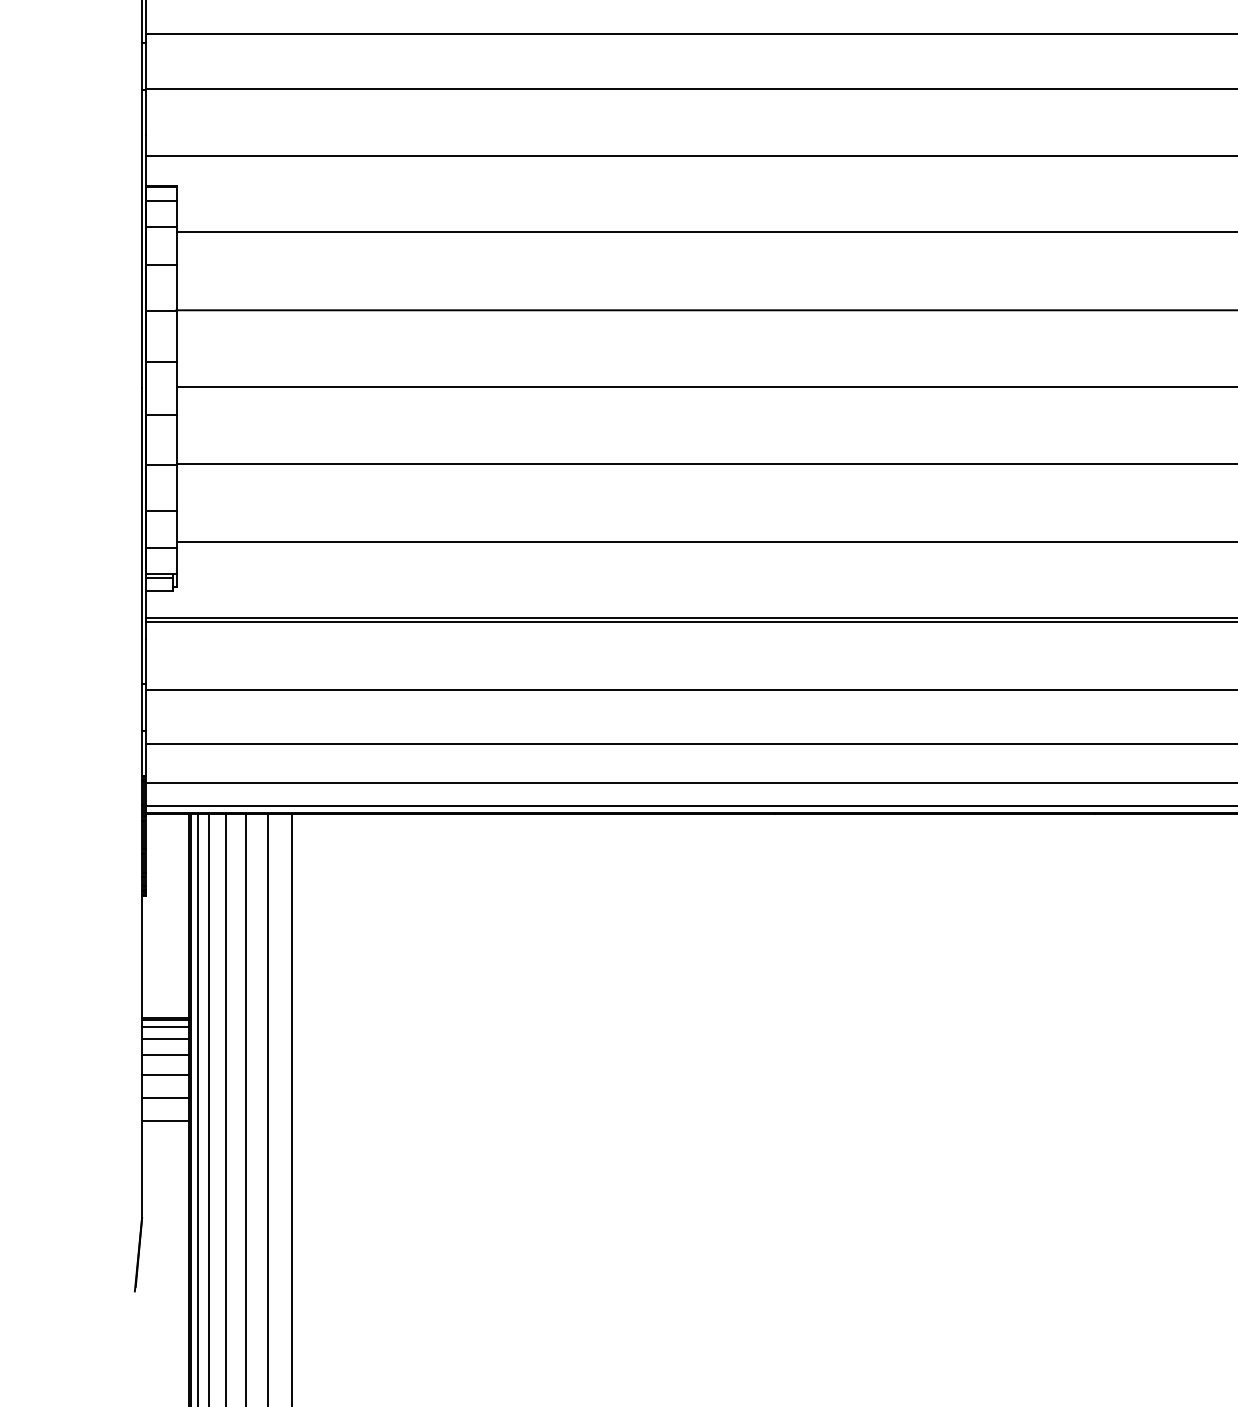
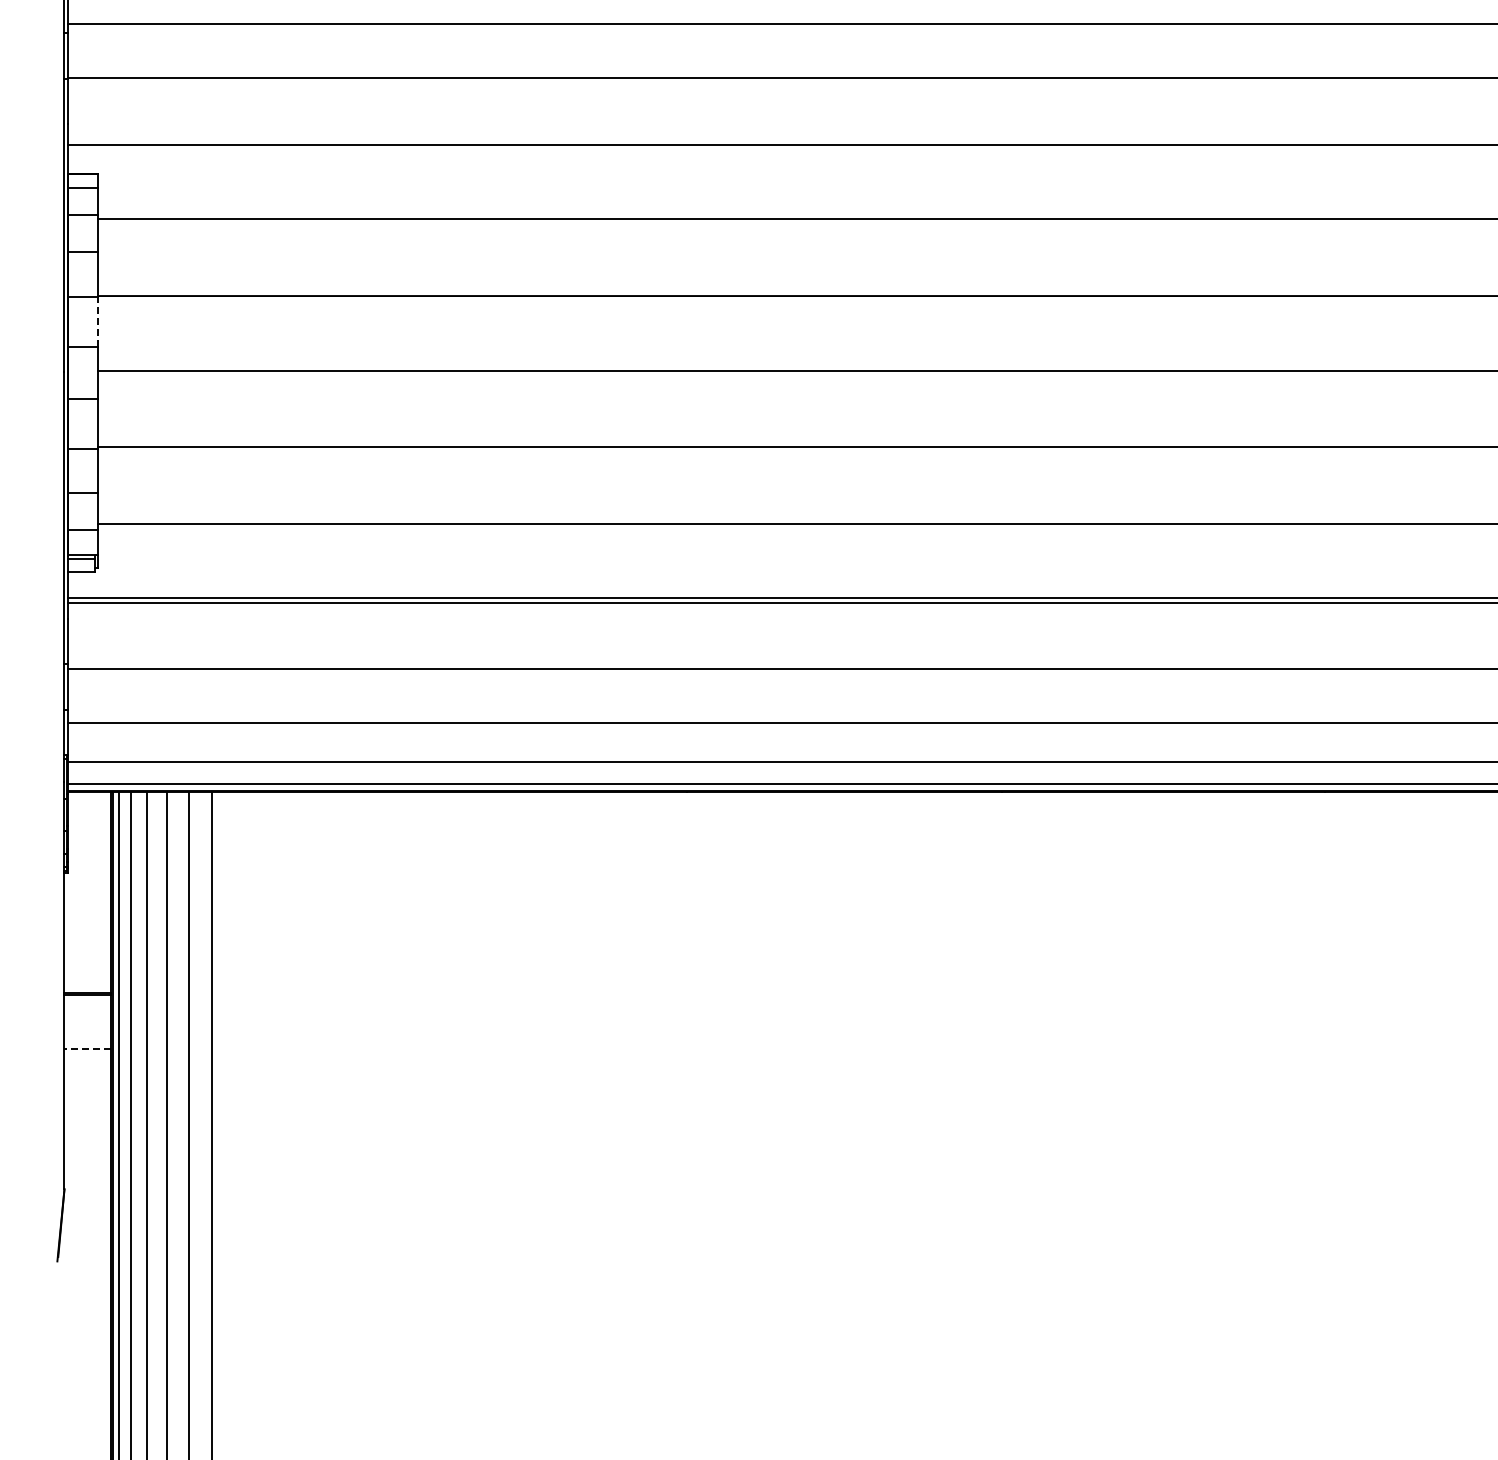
line: (176, 336) -> (98, 321), solid -> dashed
line: (165, 1027) -> (87, 1001), removed
line: (165, 1038) -> (87, 1012), removed
line: (165, 1054) -> (87, 1028), removed
line: (165, 1075) -> (87, 1048), solid -> dashed
line: (165, 1097) -> (87, 1070), removed
line: (165, 1120) -> (87, 1093), removed

